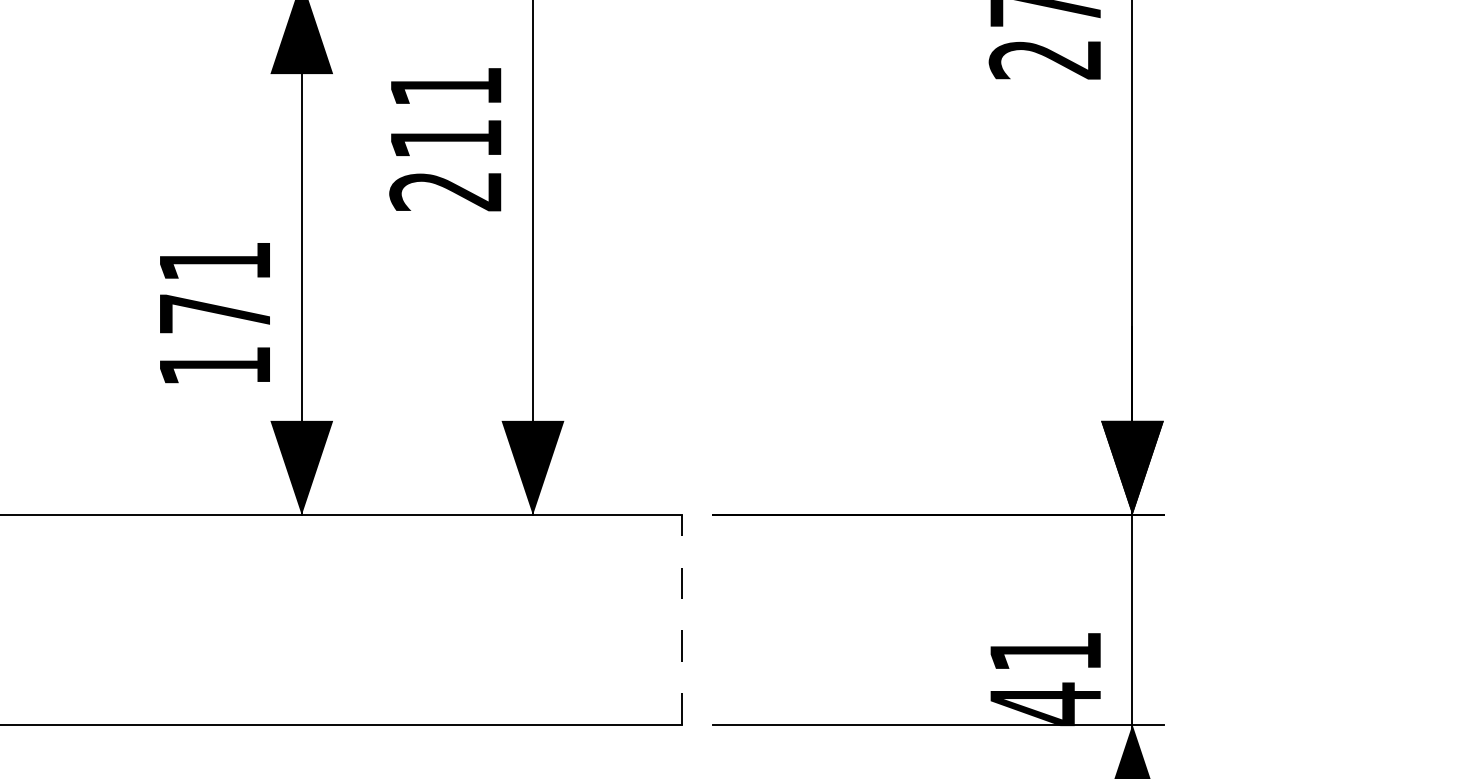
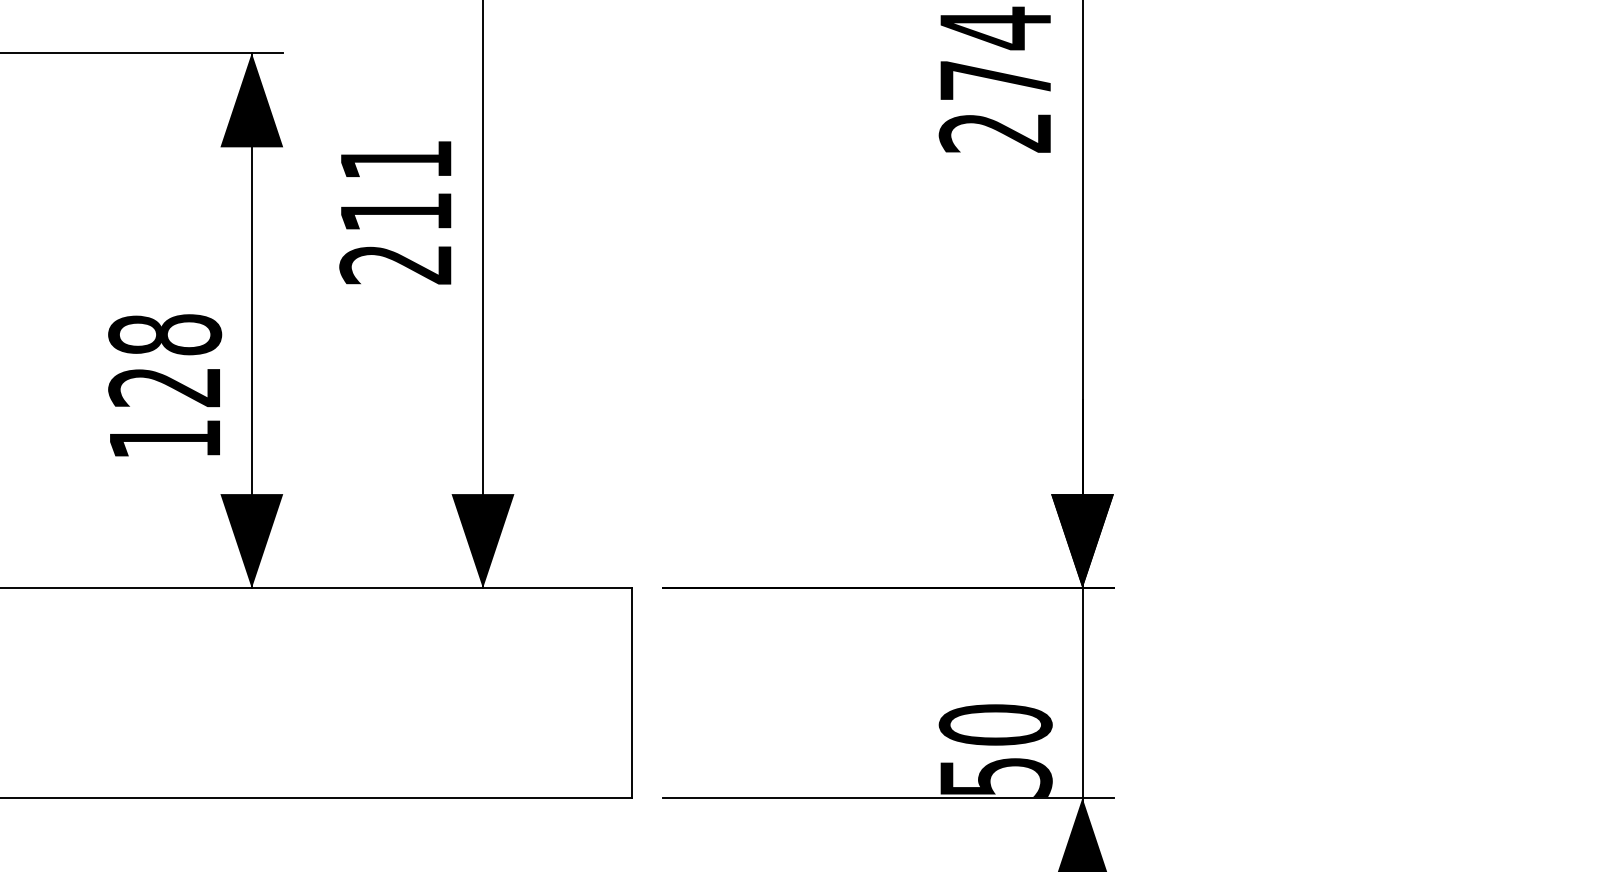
text: (215, 287) -> (165, 360), 171 -> 128
line: (681, 620) -> (631, 693), dashed -> solid
text: (1045, 678) -> (995, 751), 41 -> 50

